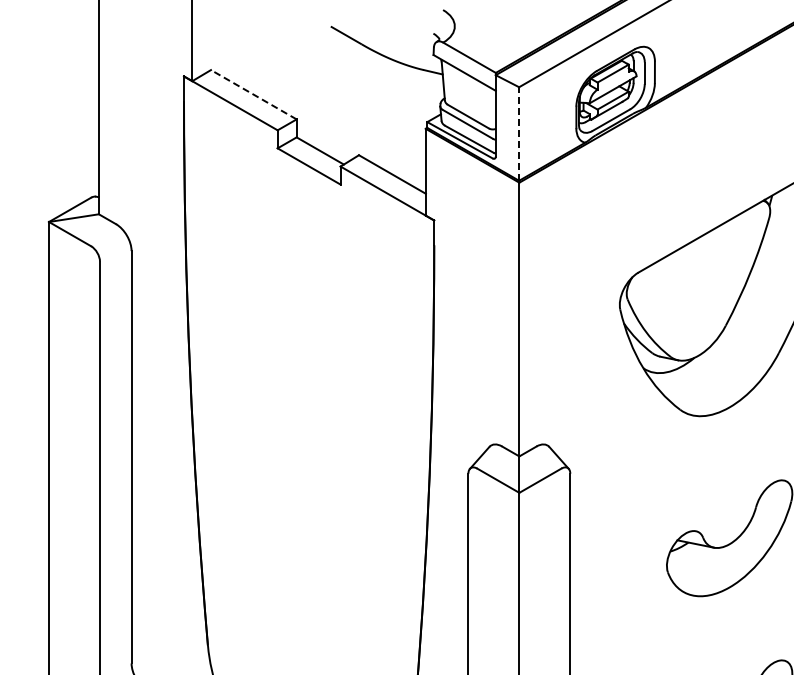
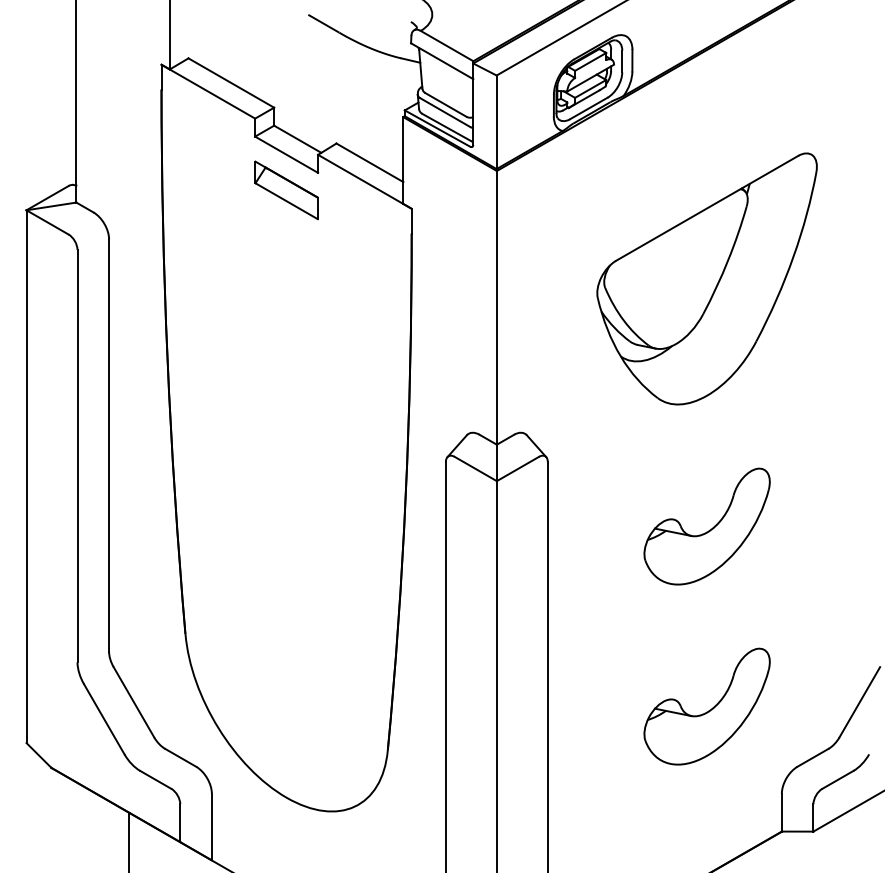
line: (253, 94) -> (230, 82), dashed -> solid
line: (519, 134) -> (496, 122), dashed -> solid
part: (309, 202) -> (286, 190), added

